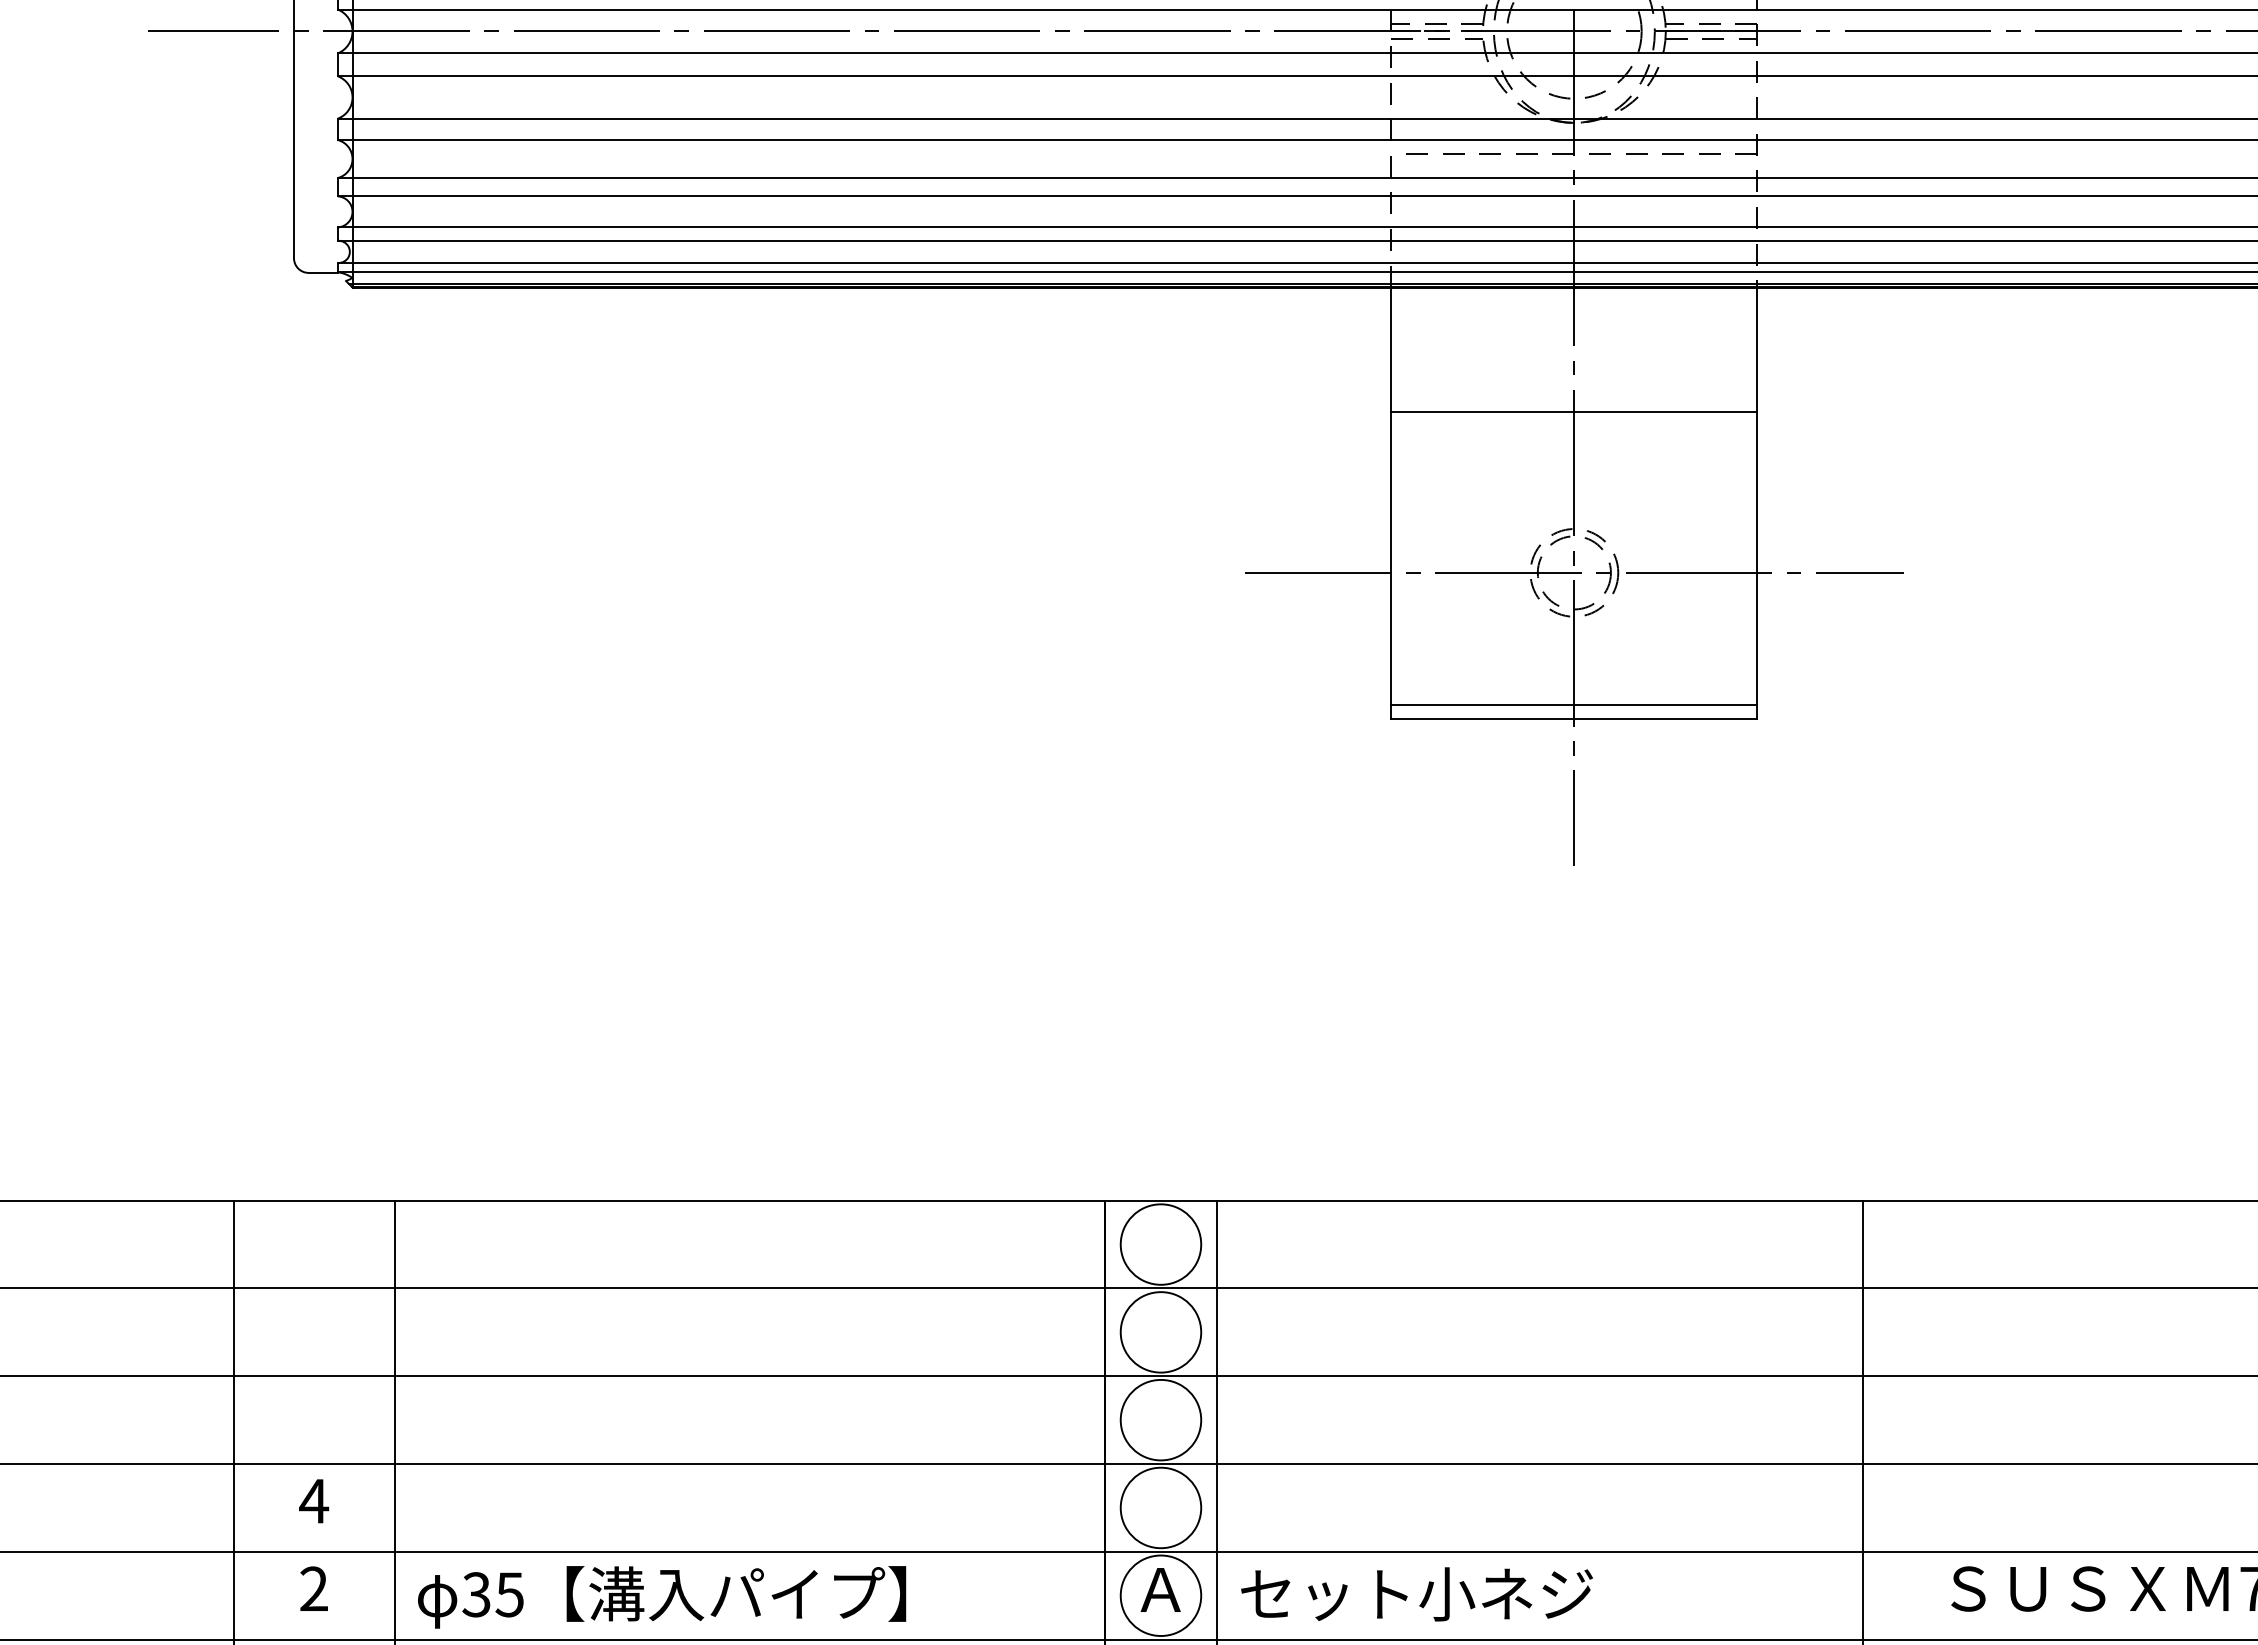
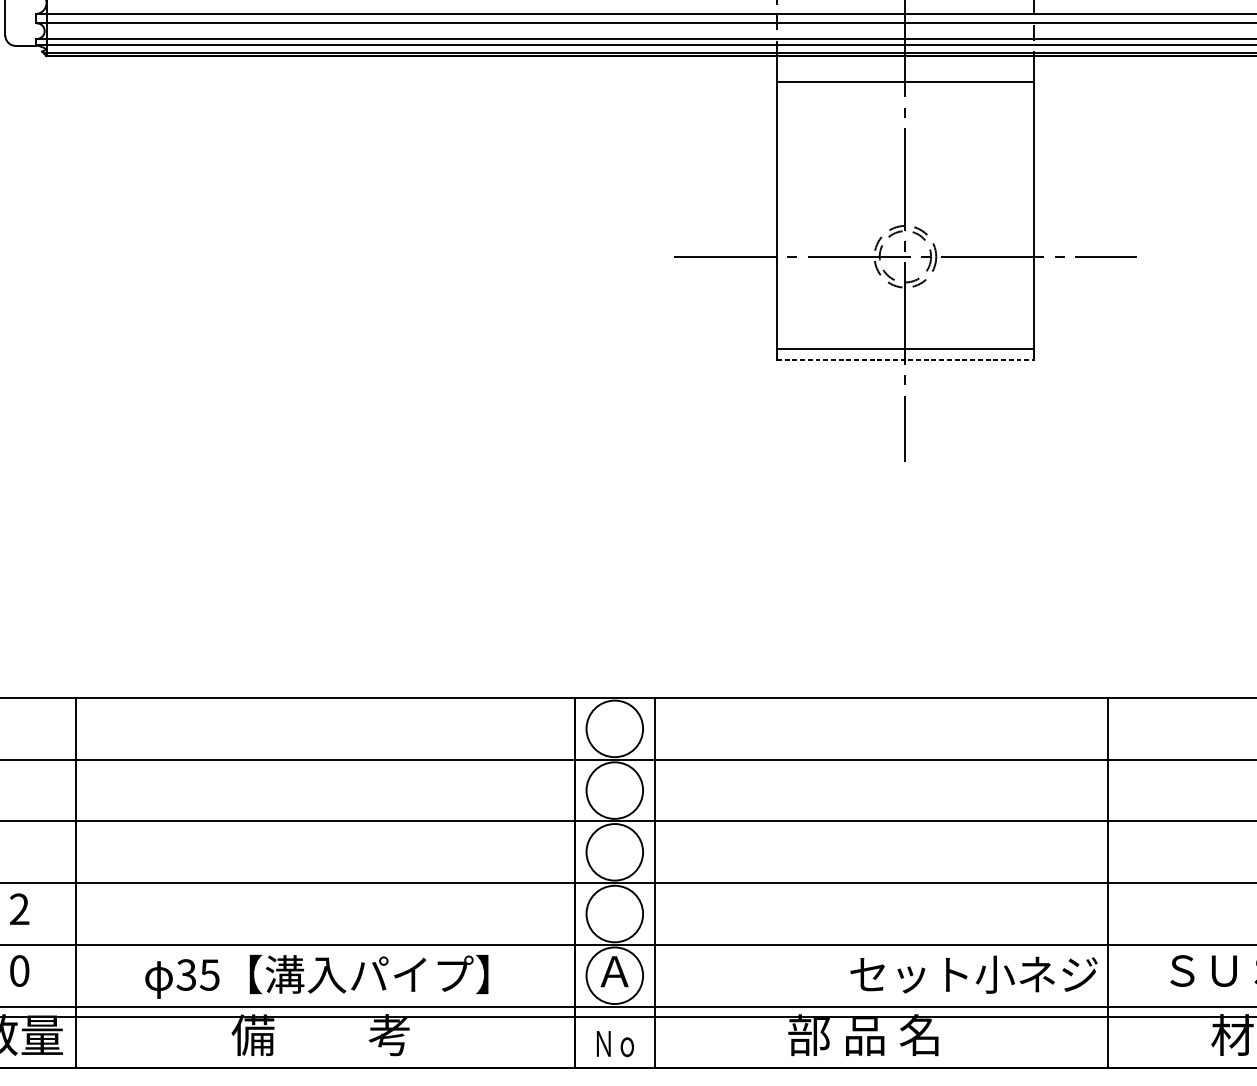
line: (1574, 411) -> (905, 81), moved
line: (1574, 719) -> (905, 359), solid -> dashed
text: (314, 1500) -> (19, 908), 4 -> 2
text: (313, 1588) -> (19, 970), 2 -> 0
text: (1416, 1594) -> (973, 974), moved
text: (662, 1597) -> (317, 976), moved

